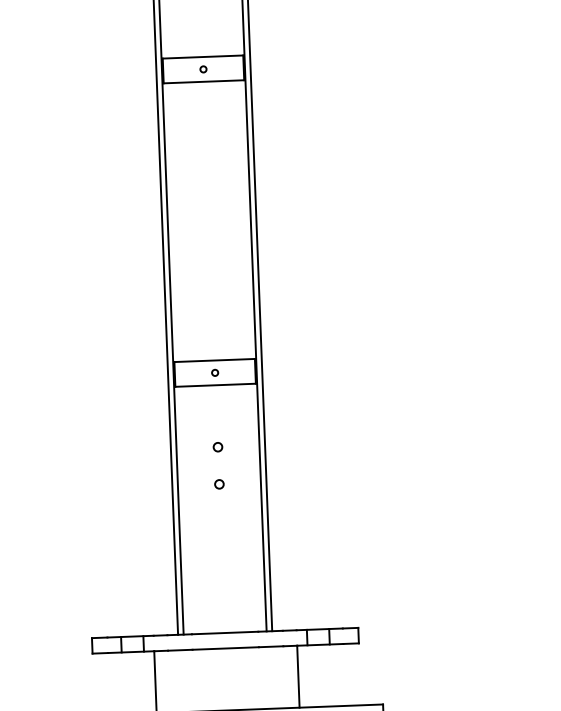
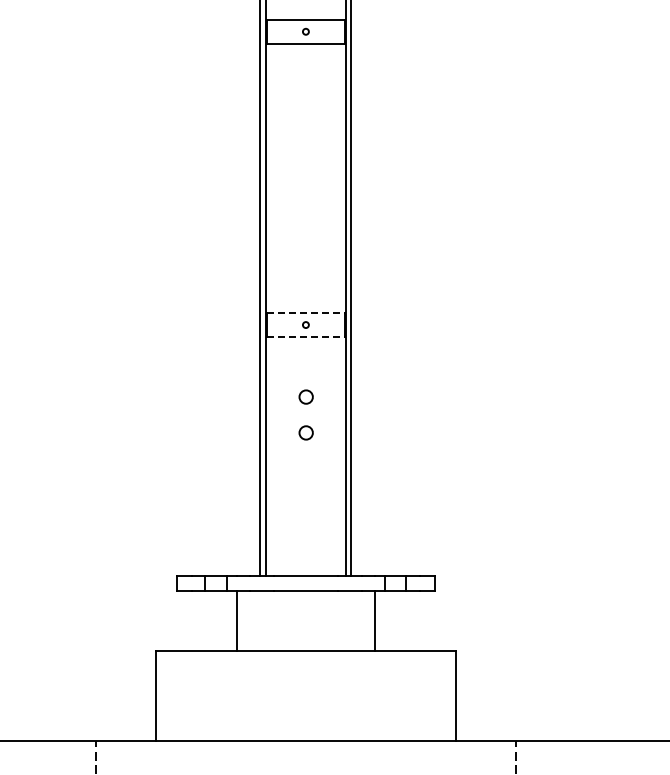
line: (214, 360) -> (305, 313), solid -> dashed
line: (215, 385) -> (305, 337), solid -> dashed
circle: (217, 446) -> (305, 396), size x1.6
circle: (218, 484) -> (305, 432), size x1.6

